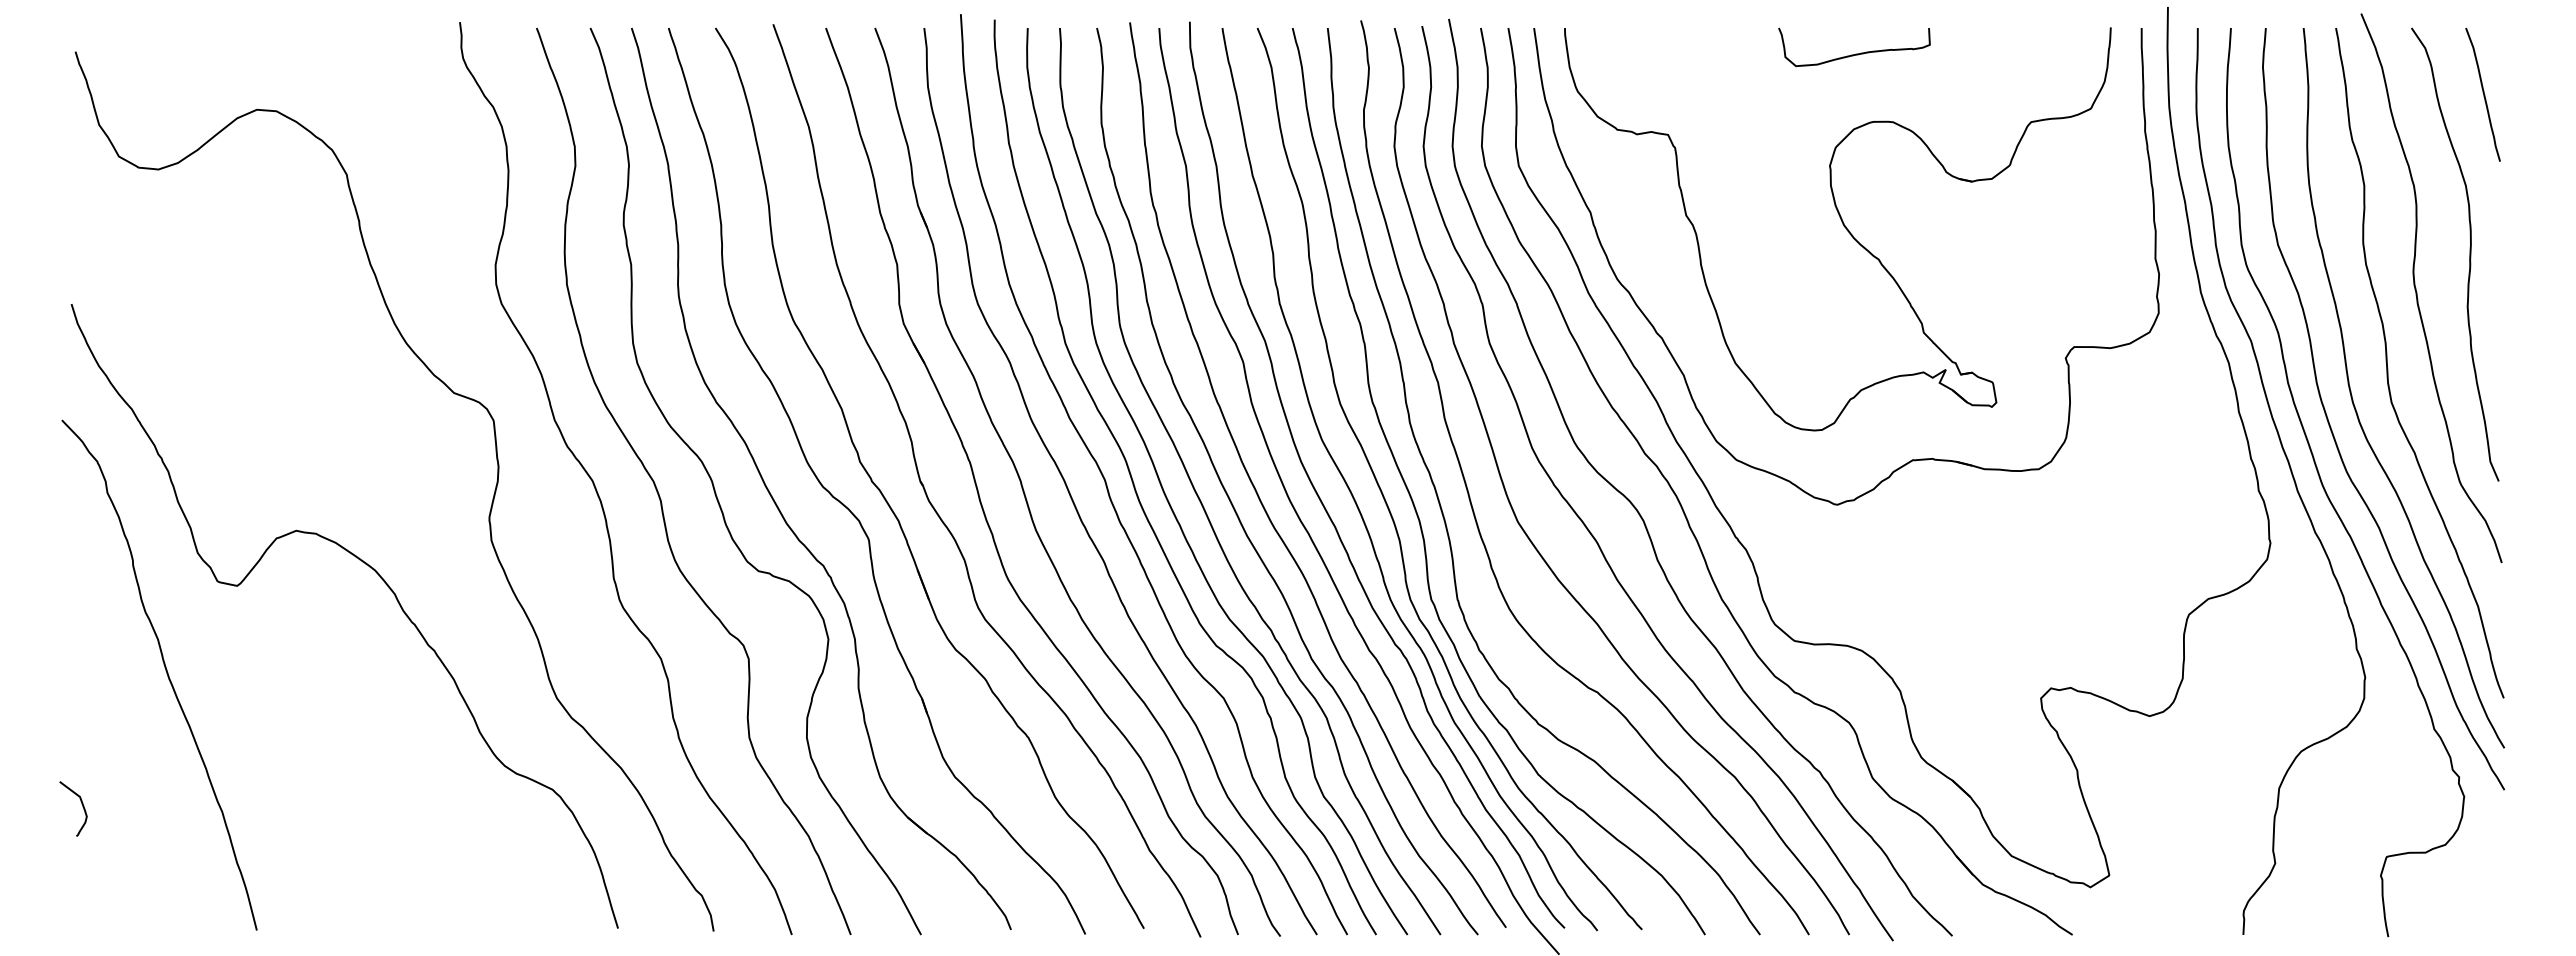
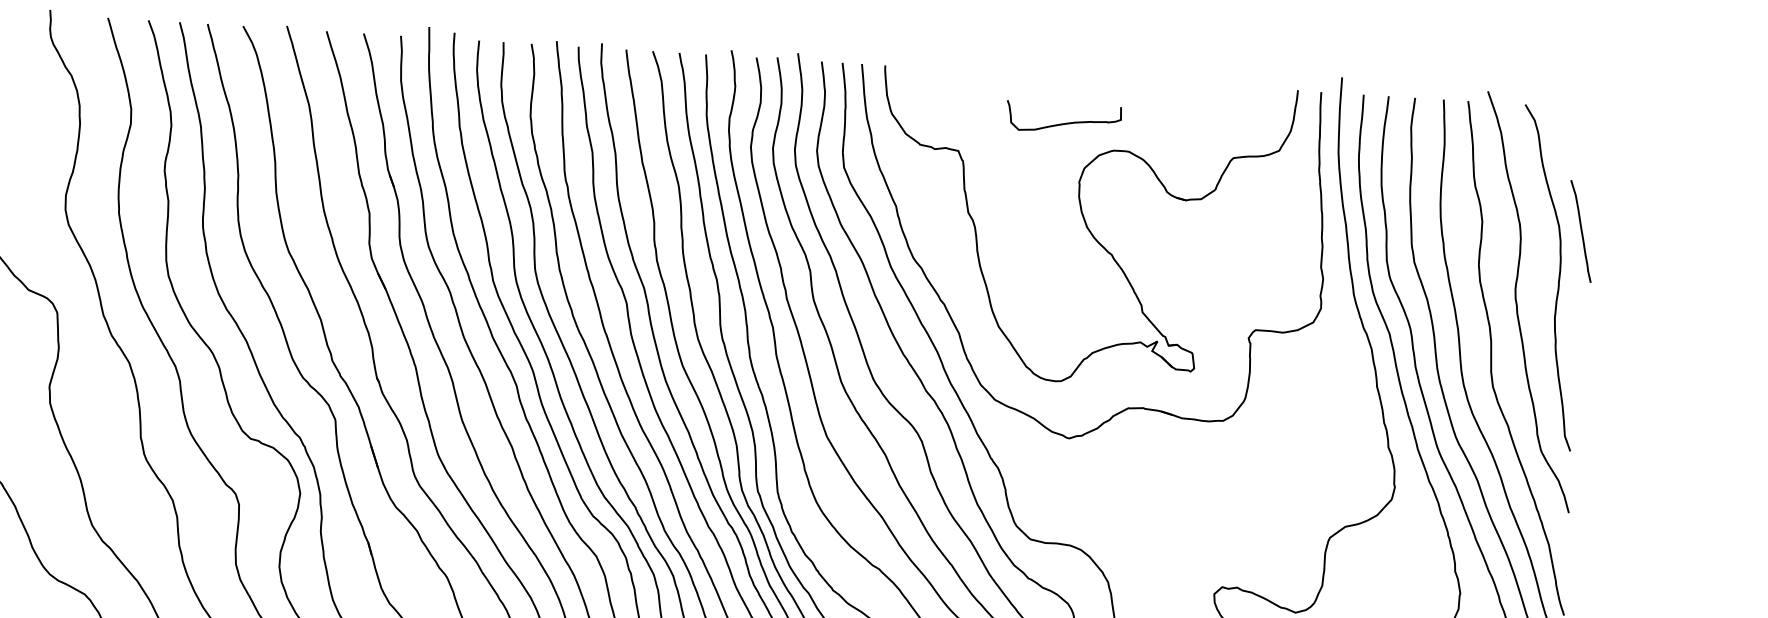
curve: (1855, 53) -> (1064, 123), moved
curve: (2483, 94) -> (1581, 231), moved

